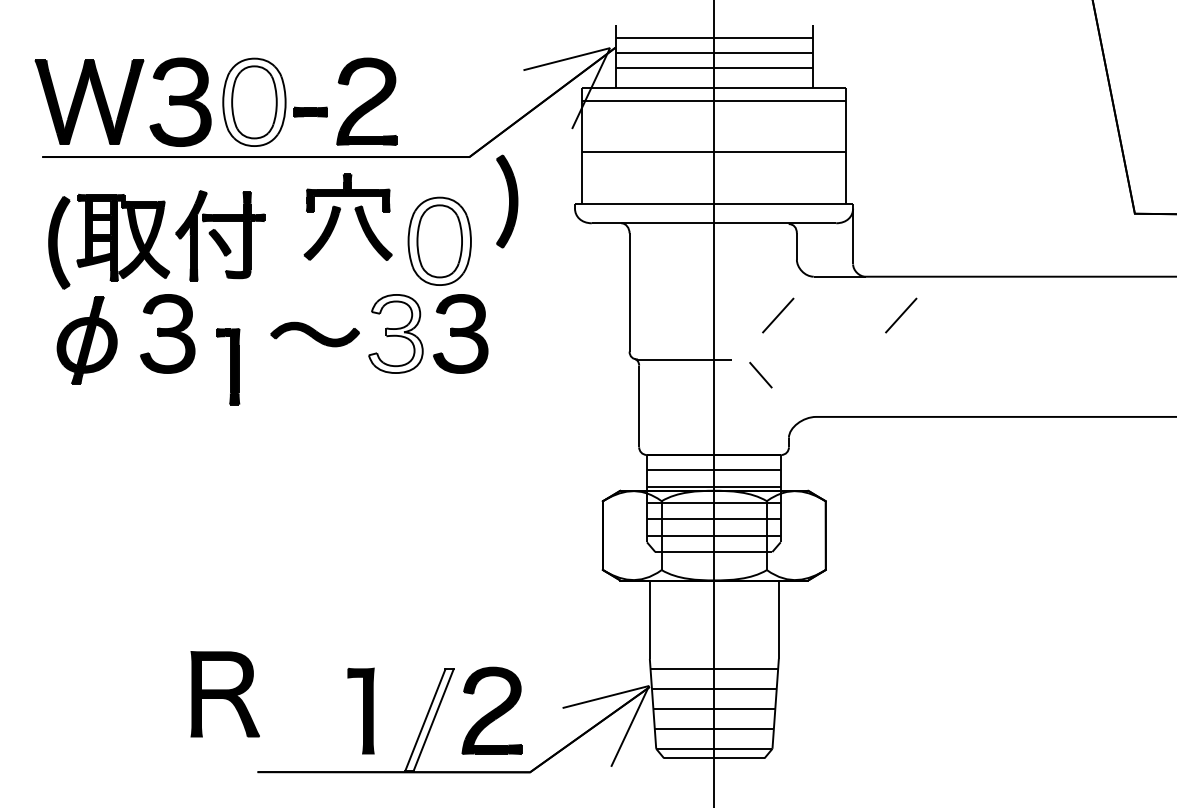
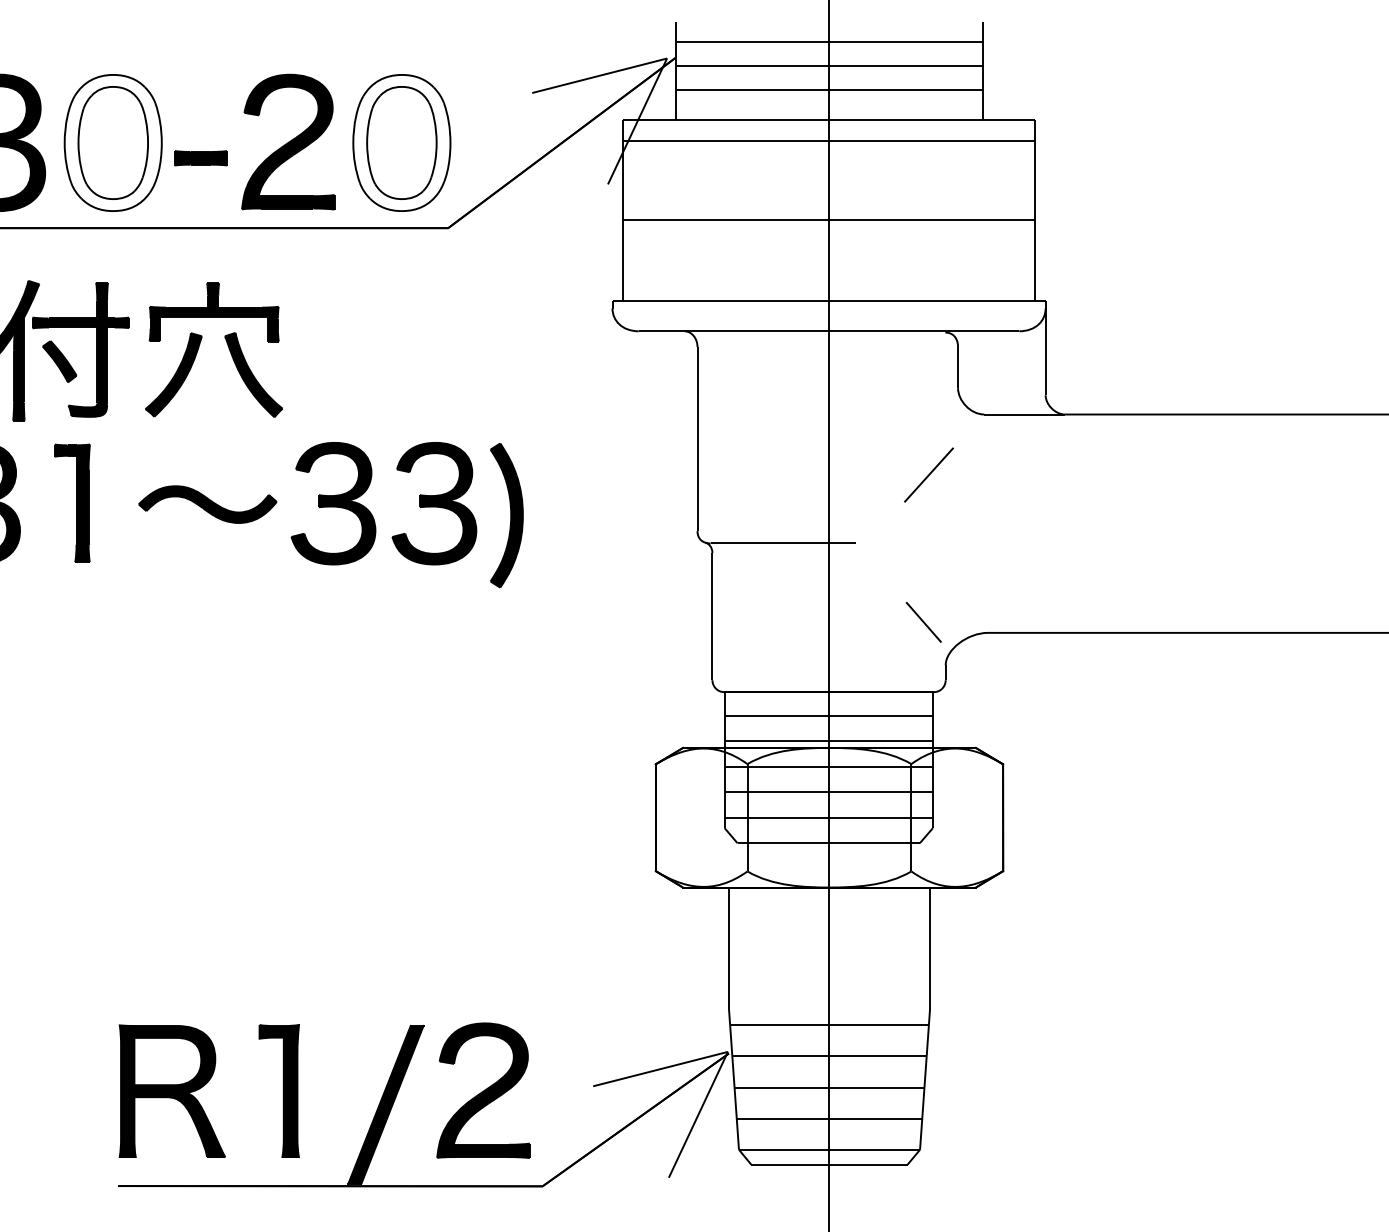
part: (507, 201) -> (507, 515), moved
part: (339, 215) -> (200, 347), moved
part: (439, 240) -> (401, 141), moved
line: (901, 315) -> (1120, 474), removed
fill: (395, 333) -> (332, 502), added
part: (228, 366) -> (72, 502), moved
line: (760, 374) -> (923, 621), moved
part: (224, 694) -> (170, 1091), moved
fill: (429, 719) -> (385, 1104), added

